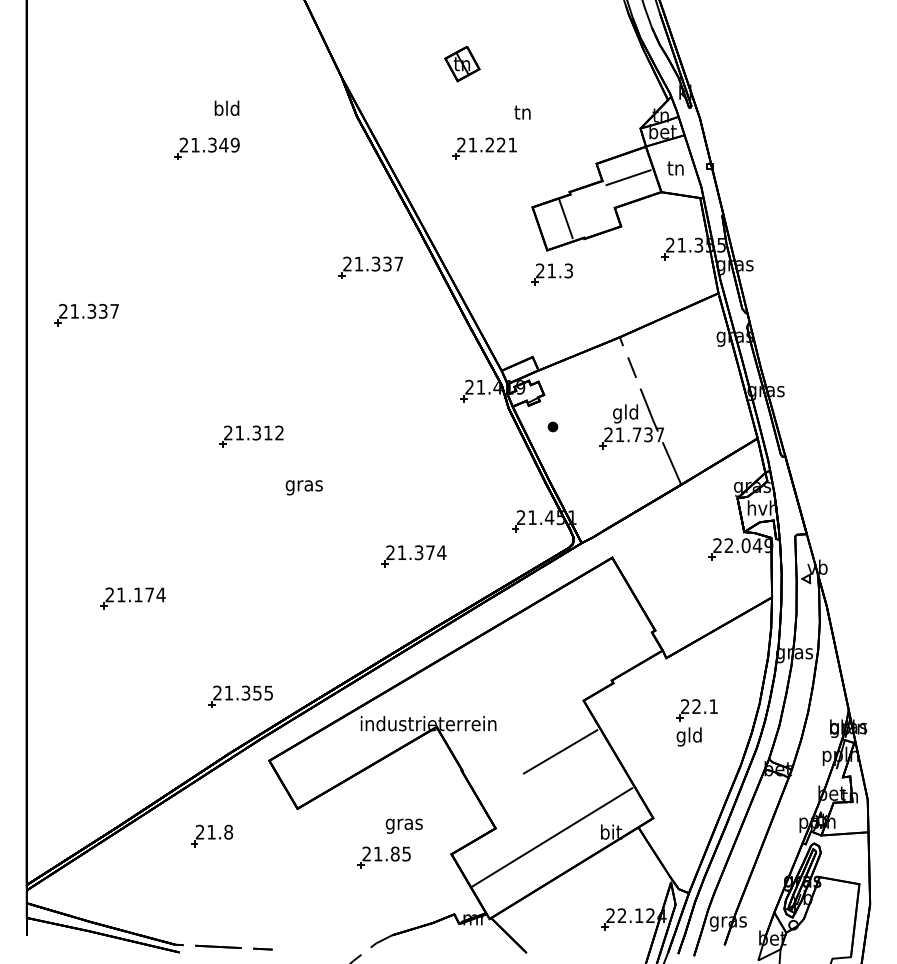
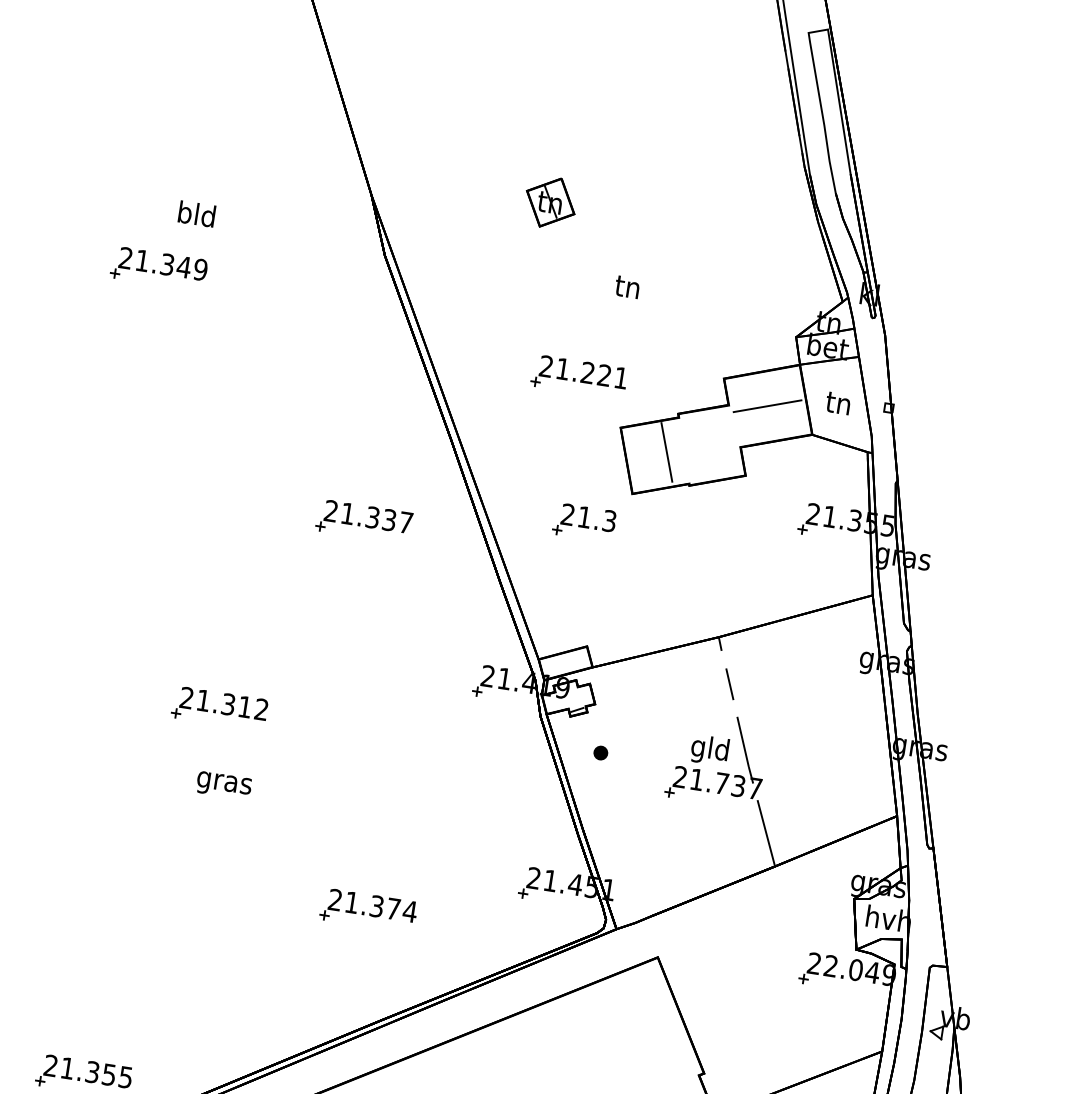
part: (484, 148) -> (579, 376), moved
part: (370, 267) -> (363, 521), moved
part: (551, 274) -> (583, 522), moved
part: (251, 436) -> (219, 708), moved

